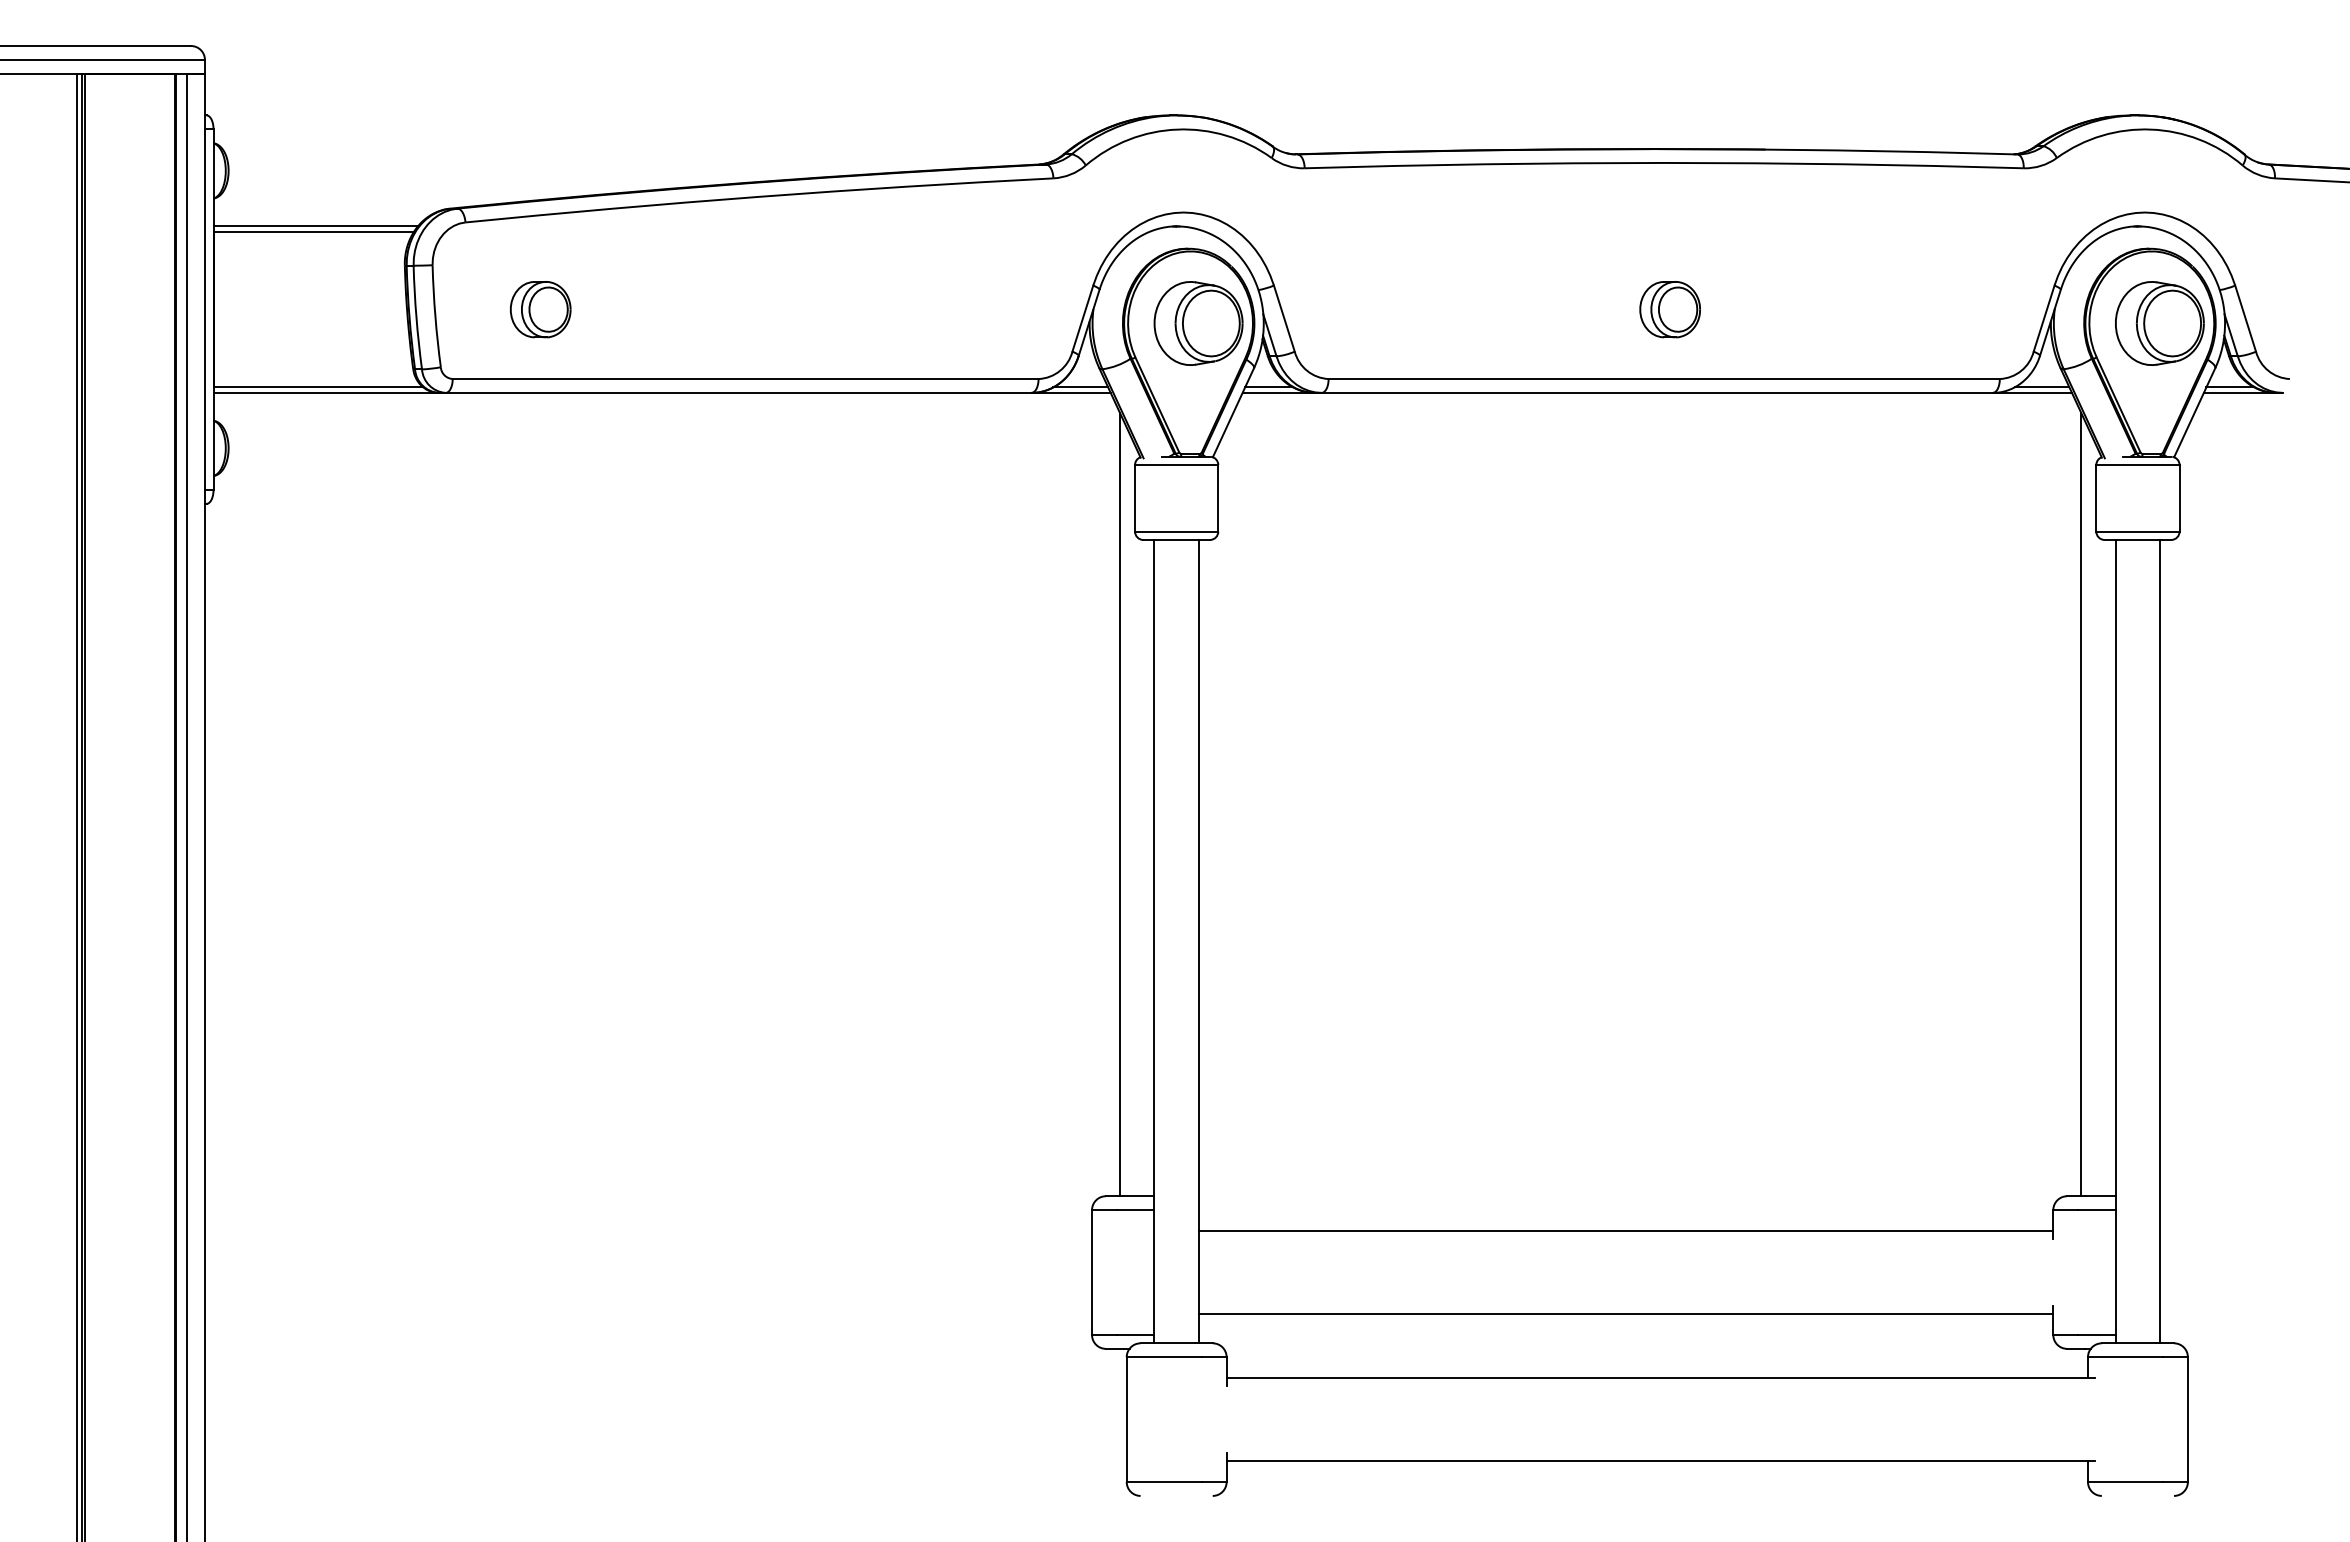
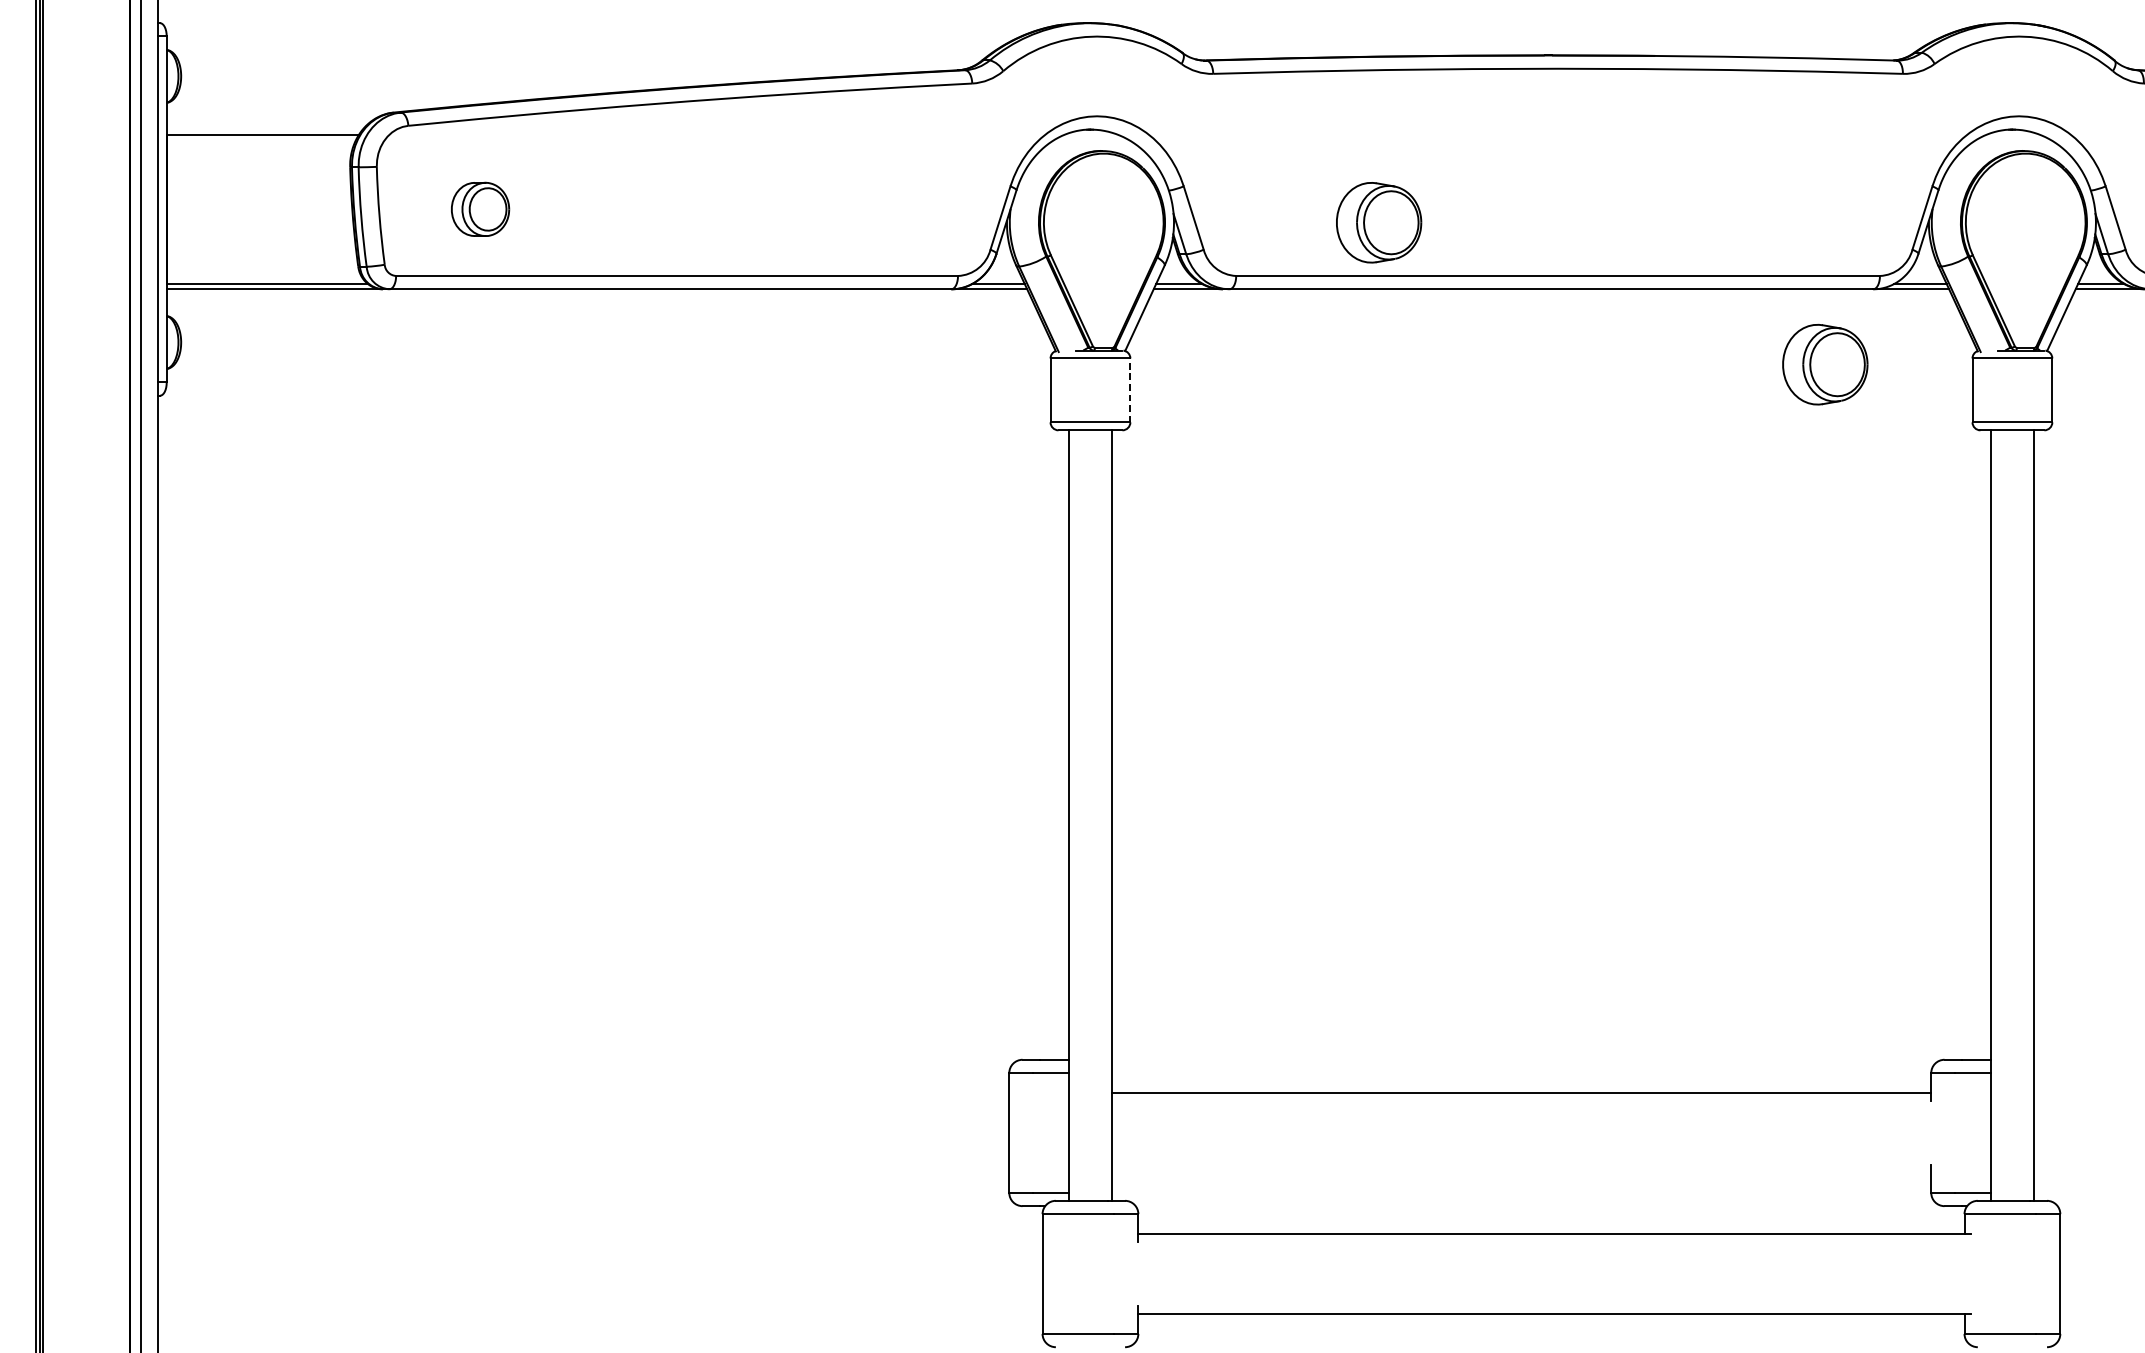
line: (315, 226) -> (264, 129), removed
part: (1669, 309) -> (1563, 209), removed
part: (1198, 323) -> (1378, 222), moved
part: (2159, 323) -> (1824, 364), moved
line: (1218, 497) -> (1130, 389), solid -> dashed
line: (1119, 804) -> (1035, 684), removed
line: (2081, 804) -> (1958, 684), removed
line: (1625, 1314) -> (1520, 1173), removed

